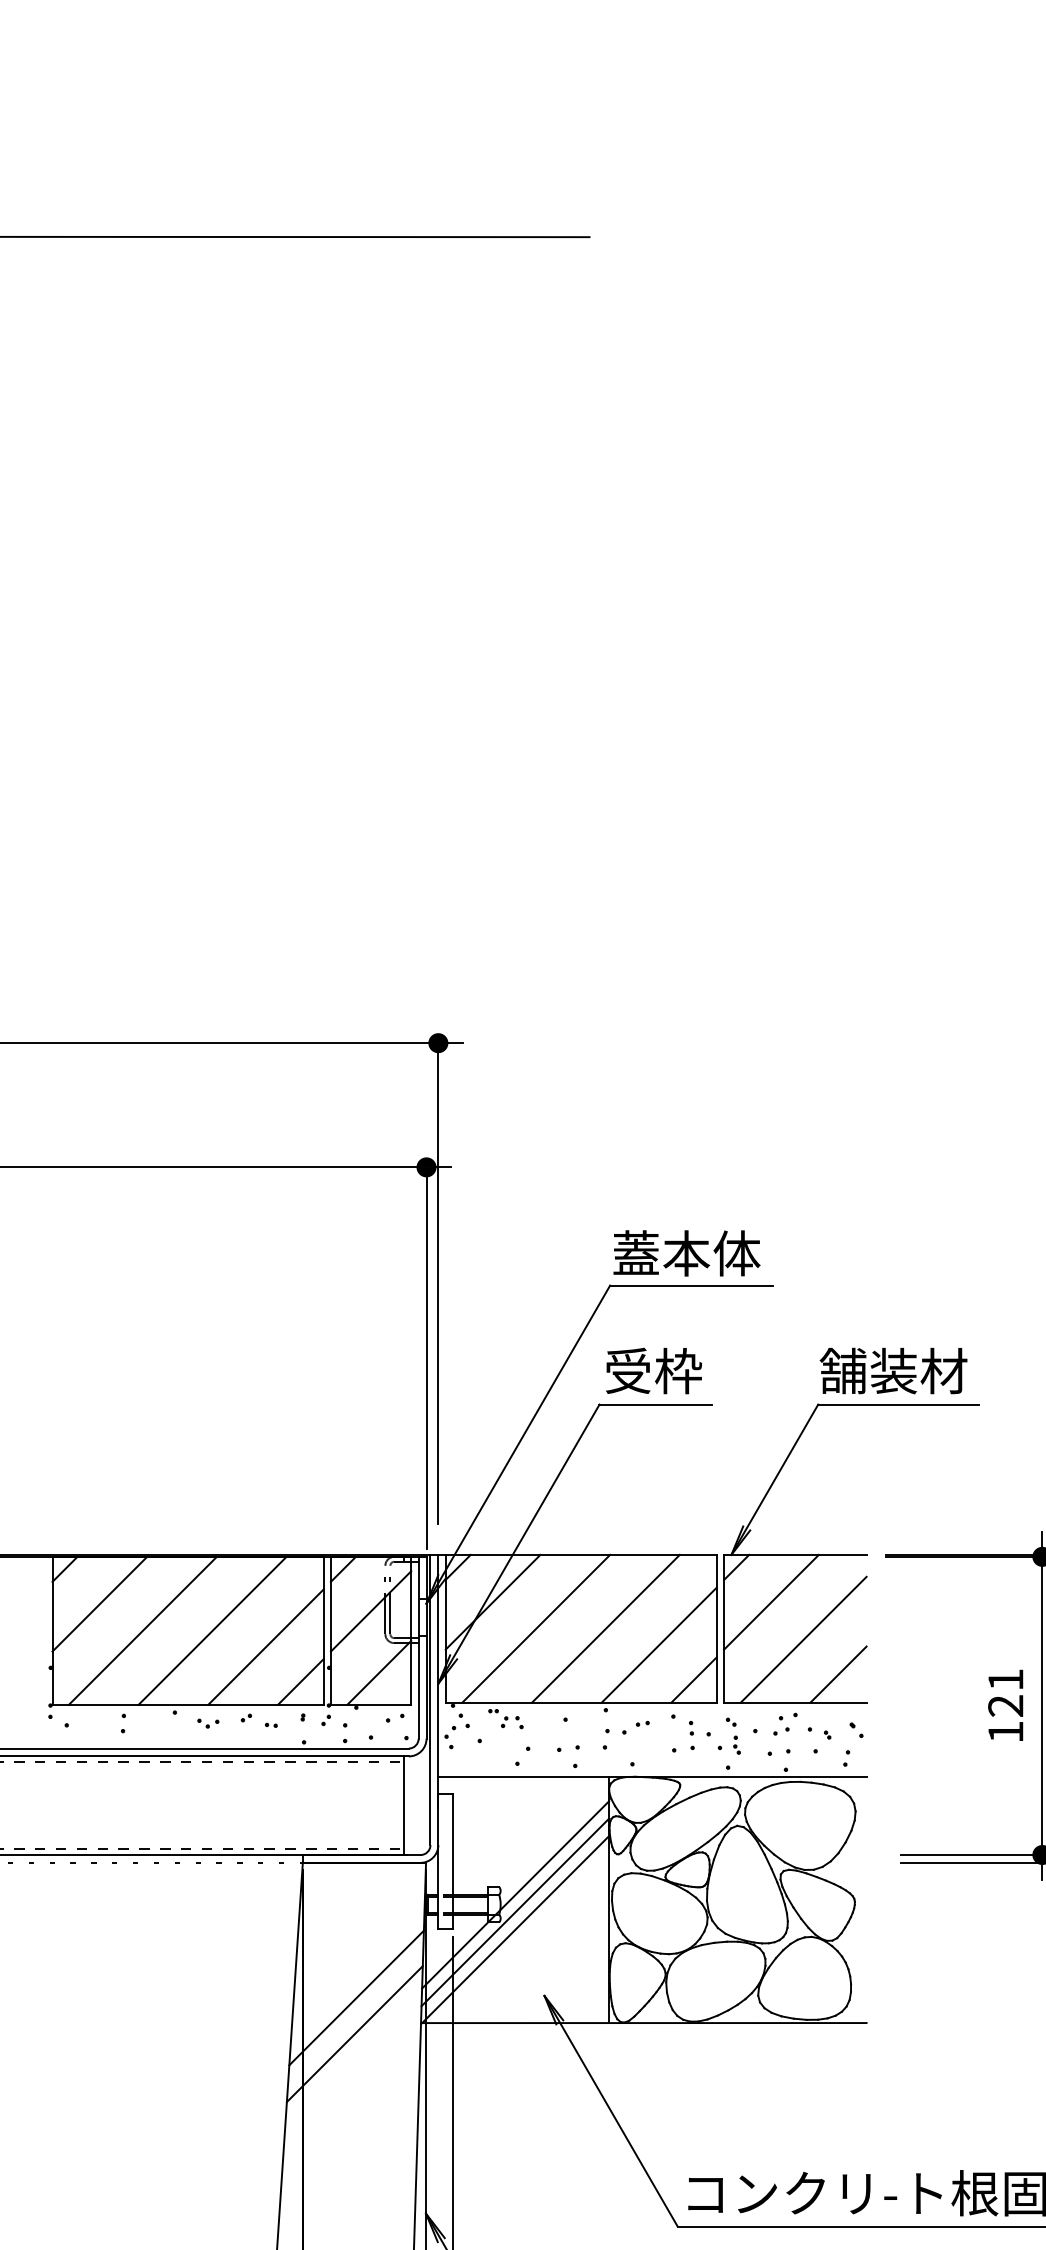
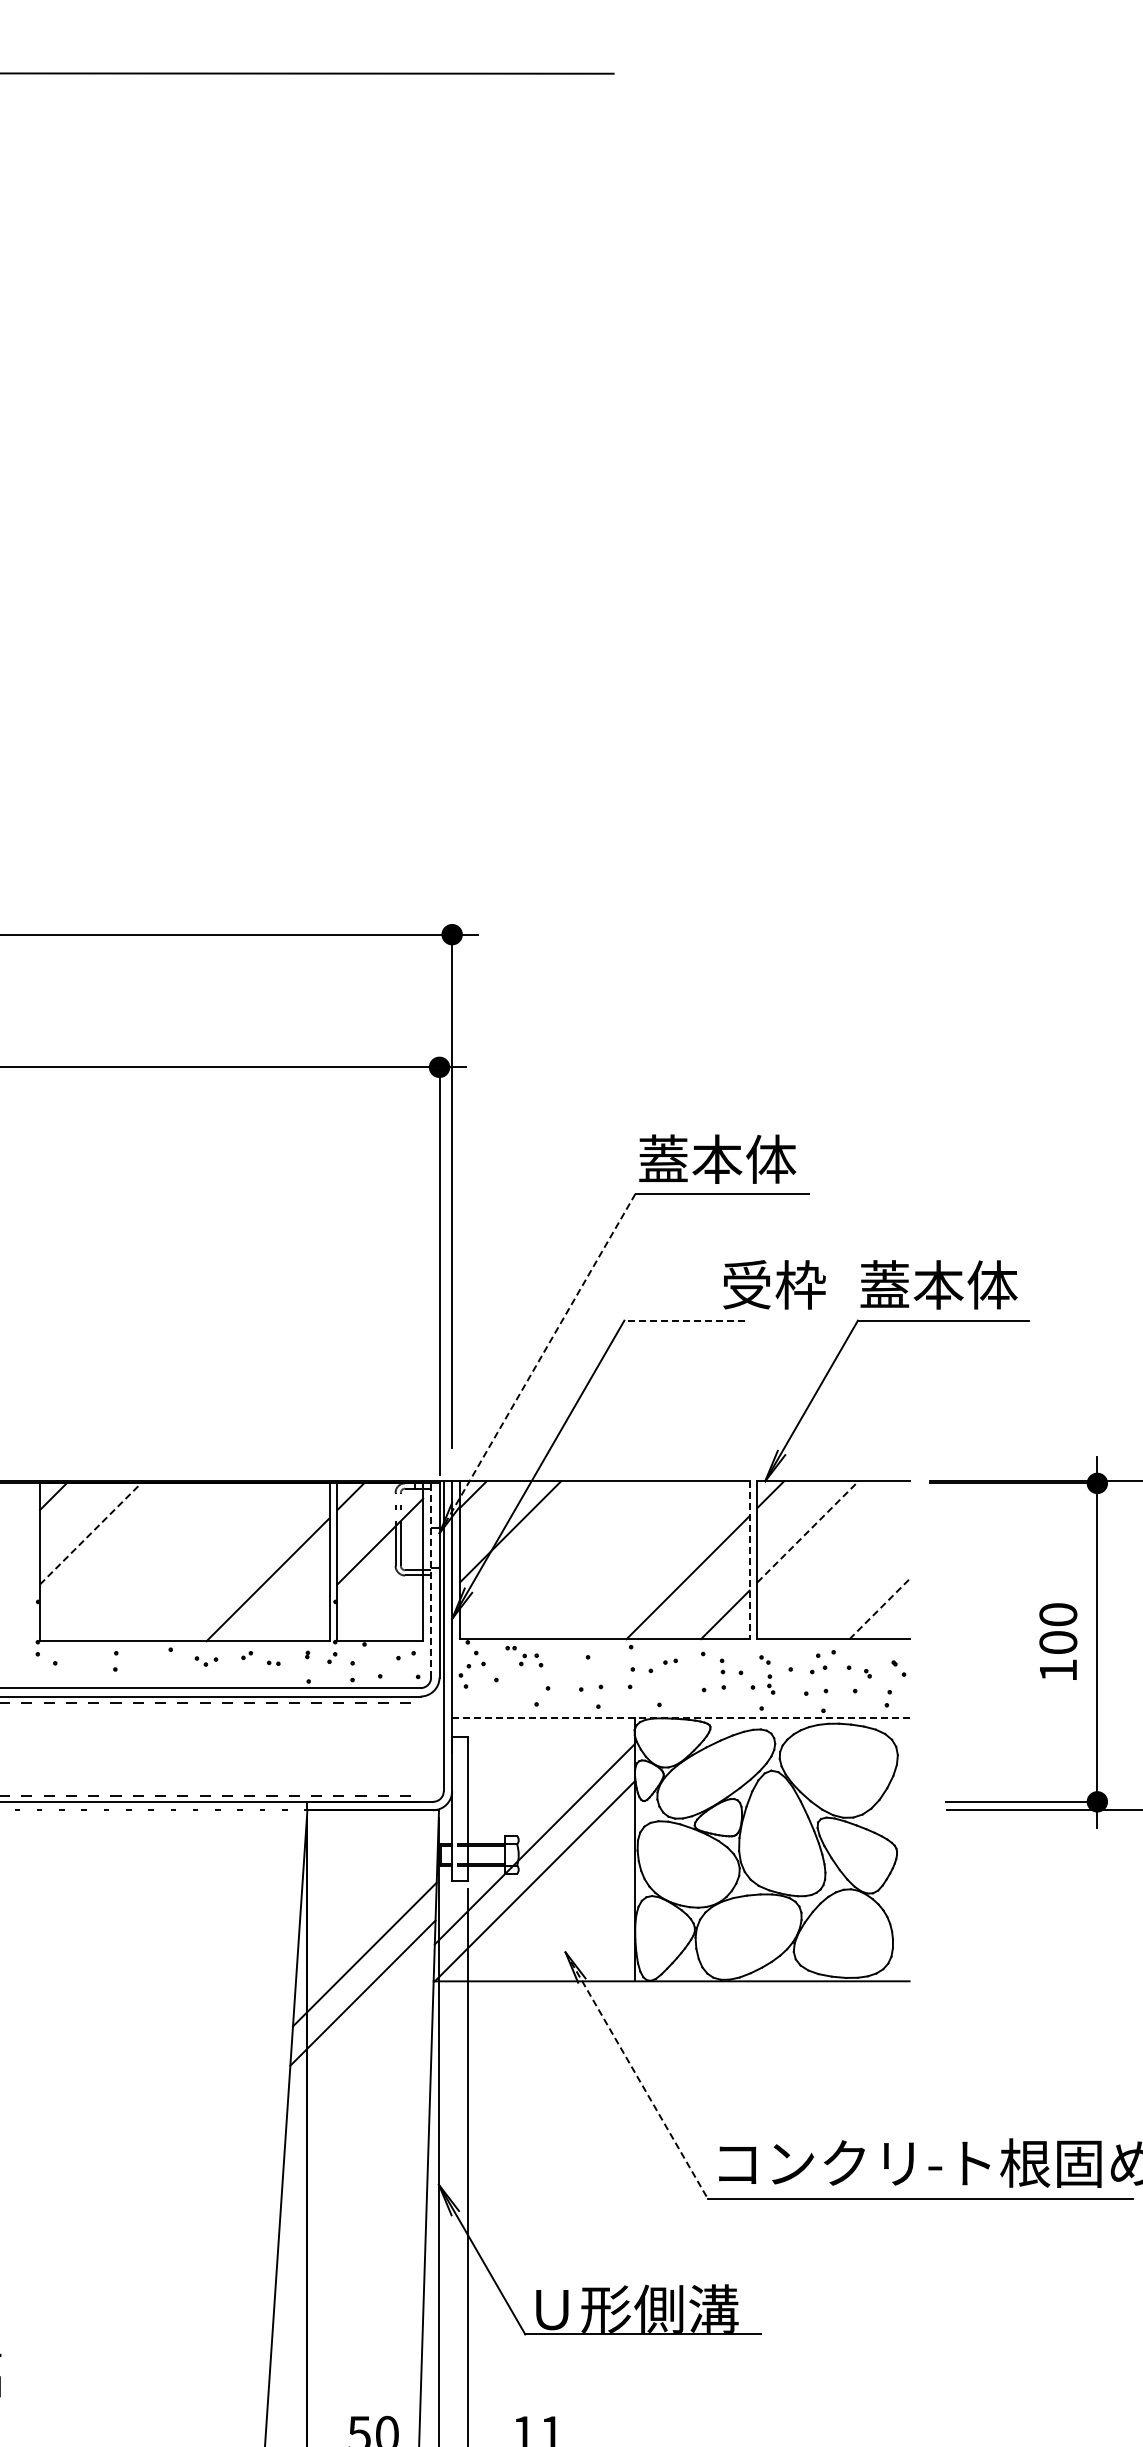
text: (654, 1370) -> (774, 1284), moved
text: (893, 1370) -> (938, 1284), 舗装材 -> 蓋本体
line: (654, 1404) -> (683, 1320), solid -> dashed
line: (518, 1444) -> (537, 1363), solid -> dashed
line: (771, 1601) -> (808, 1531), solid -> dashed
line: (99, 1603) -> (90, 1533), solid -> dashed
line: (536, 1629) -> (556, 1560), removed
line: (606, 1629) -> (631, 1560), removed
line: (716, 1629) -> (749, 1560), solid -> dashed
line: (142, 1630) -> (136, 1562), removed
line: (213, 1630) -> (211, 1562), removed
line: (803, 1639) -> (842, 1571), removed
line: (419, 1646) -> (431, 1579), solid -> dashed
line: (379, 1673) -> (389, 1607), removed
line: (838, 1674) -> (879, 1608), solid -> dashed
line: (301, 1681) -> (305, 1616), removed
text: (1006, 1692) -> (1058, 1628), 121 -> 100
line: (652, 1776) -> (680, 1718), solid -> dashed
line: (404, 1805) -> (415, 1748), removed
line: (515, 1912) -> (534, 1863), removed
line: (610, 2112) -> (636, 2076), solid -> dashed

